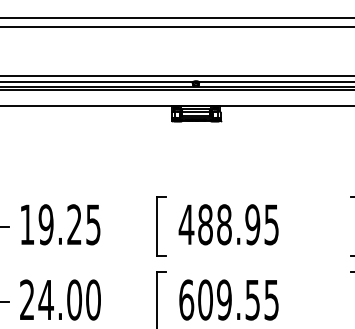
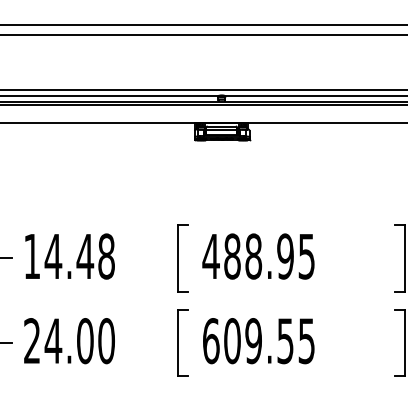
text: (69, 224) -> (79, 256), 19.25 -> 14.48

